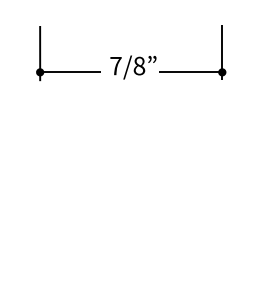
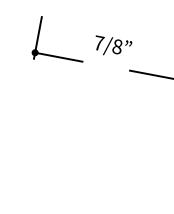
text: (133, 67) -> (112, 47), moved

